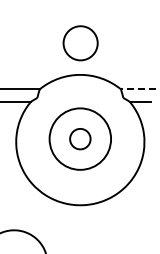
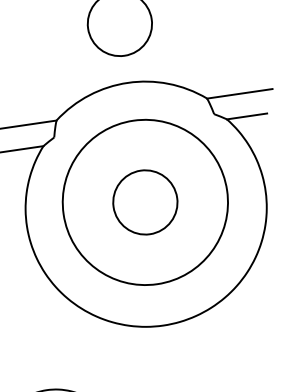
line: (138, 89) -> (240, 94), dashed -> solid
circle: (80, 139) -> (145, 203), size x1.43
circle: (80, 139) -> (145, 203), size x1.67

